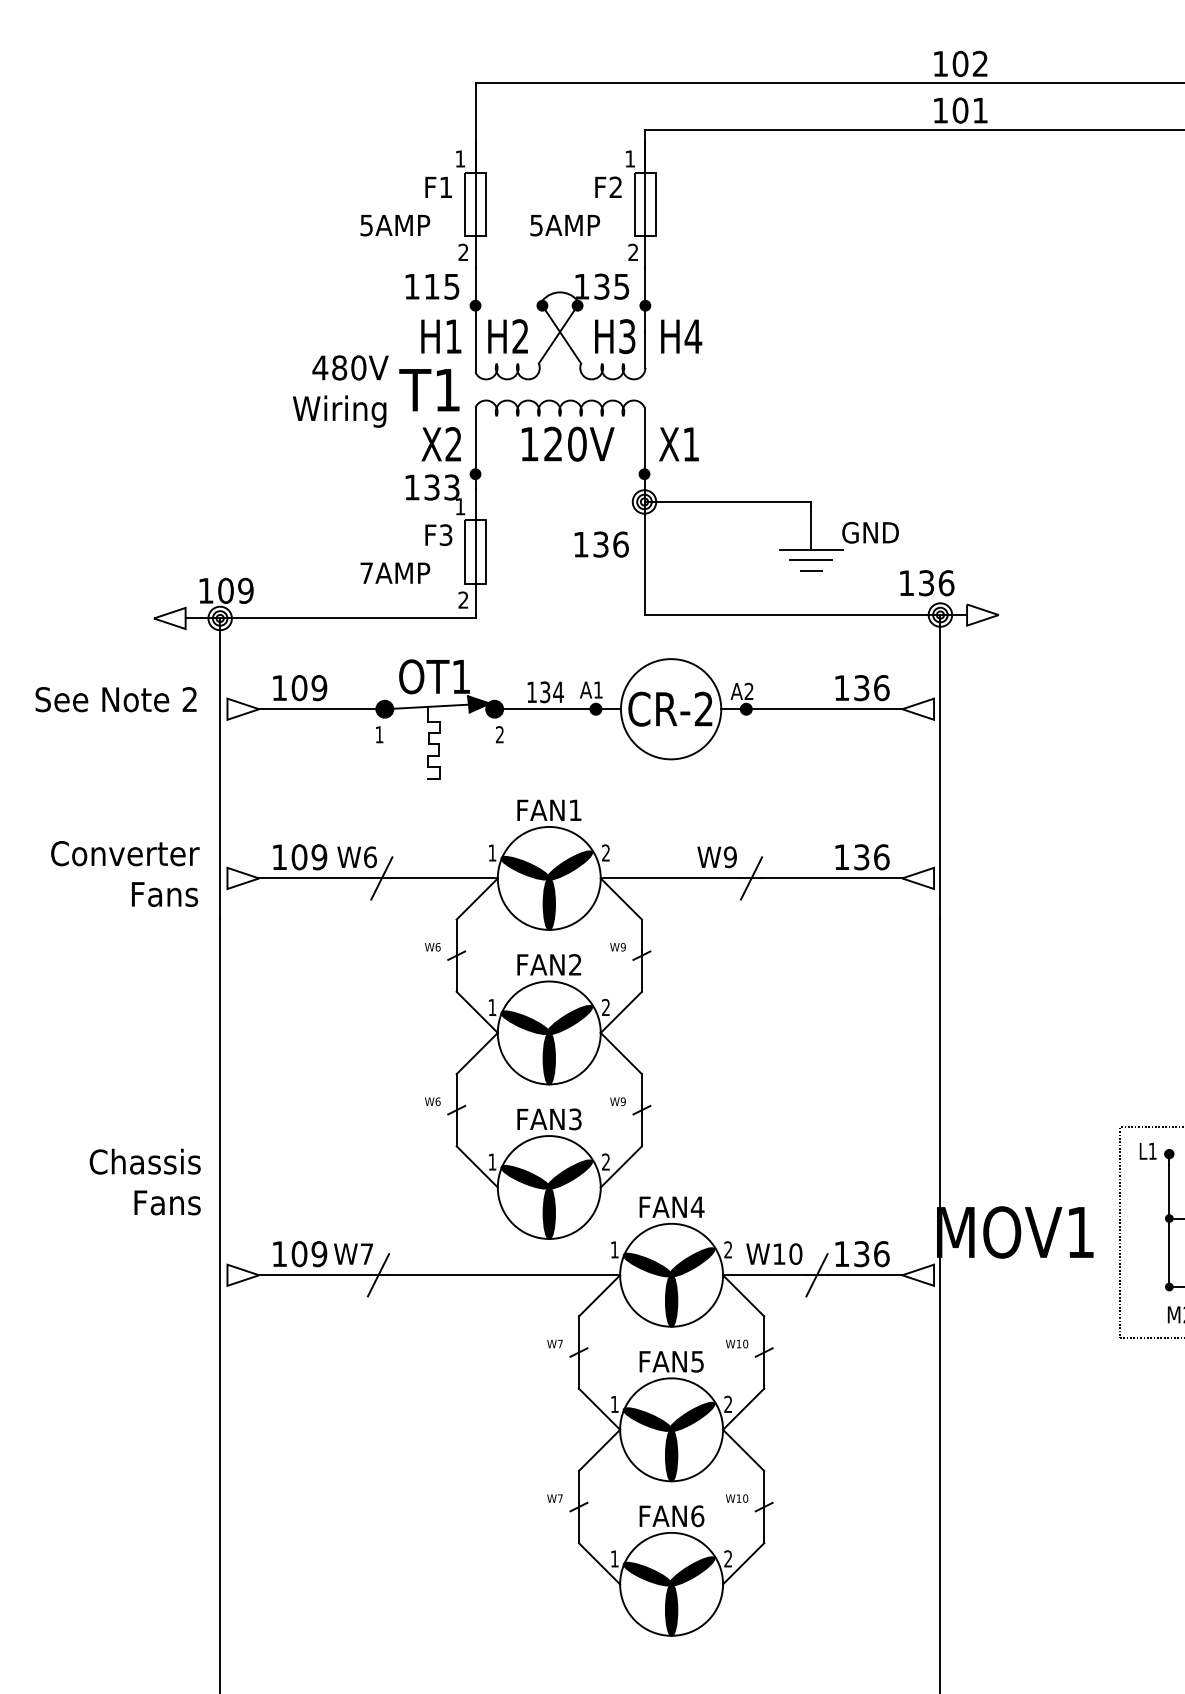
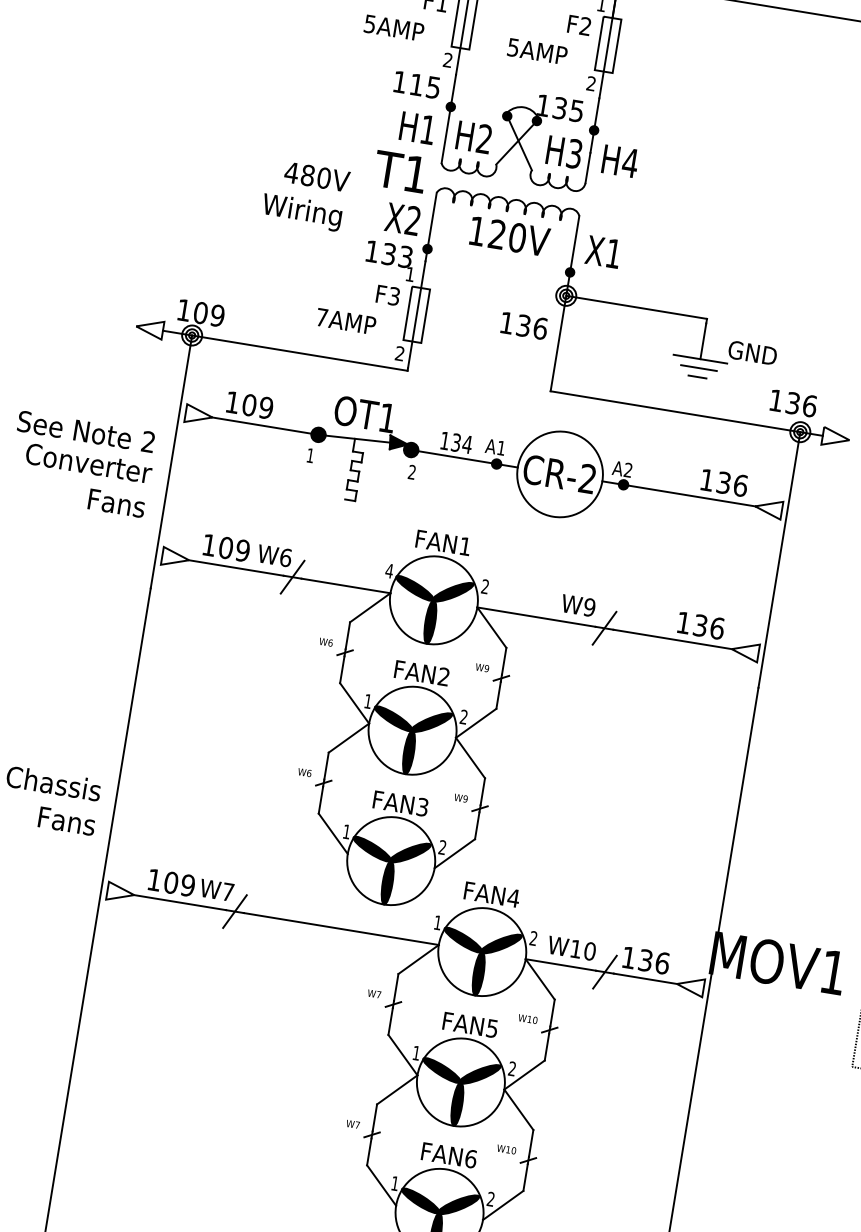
text: (340, 391) -> (305, 195), moved
text: (115, 699) -> (85, 431), moved
text: (492, 852) -> (389, 570), 1 -> 4
text: (125, 873) -> (86, 480), moved

